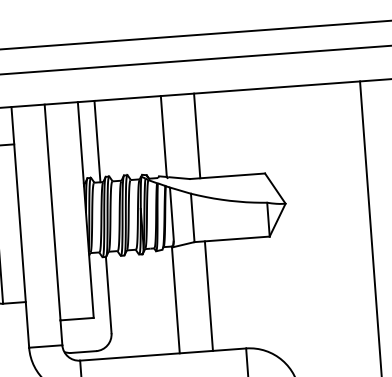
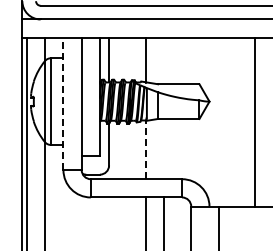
line: (196, 135) -> (163, 60), removed
line: (20, 226) -> (63, 103), solid -> dashed
line: (208, 295) -> (163, 148), removed
line: (175, 299) -> (145, 149), solid -> dashed

